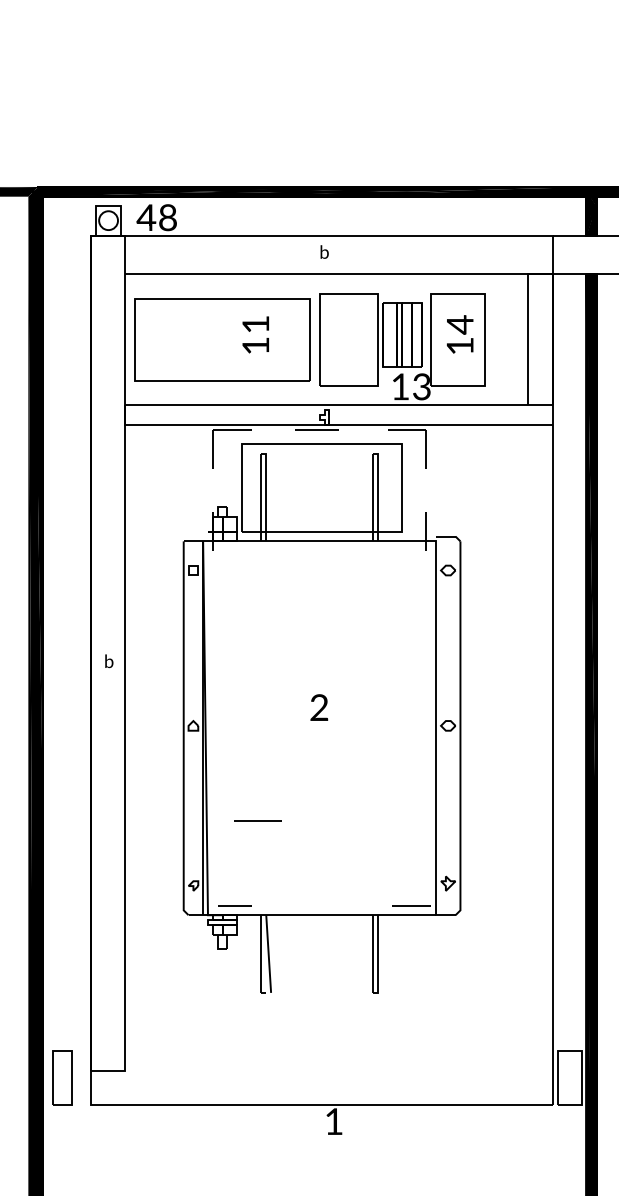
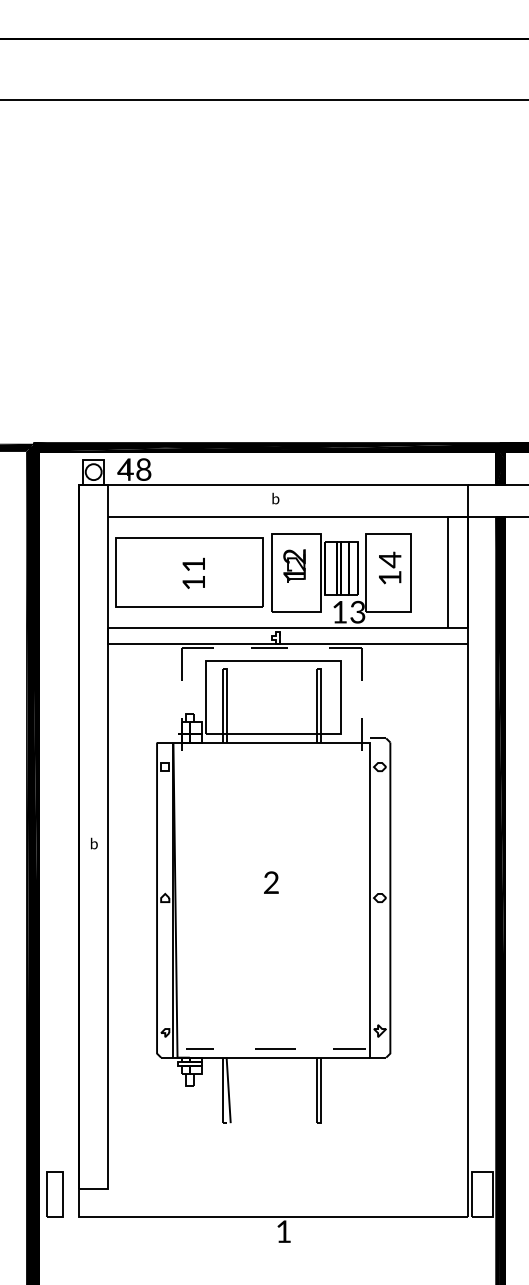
part: (346, 331) -> (294, 565), added
text: (255, 333) -> (193, 572), moved
line: (257, 820) -> (275, 1048), moved

